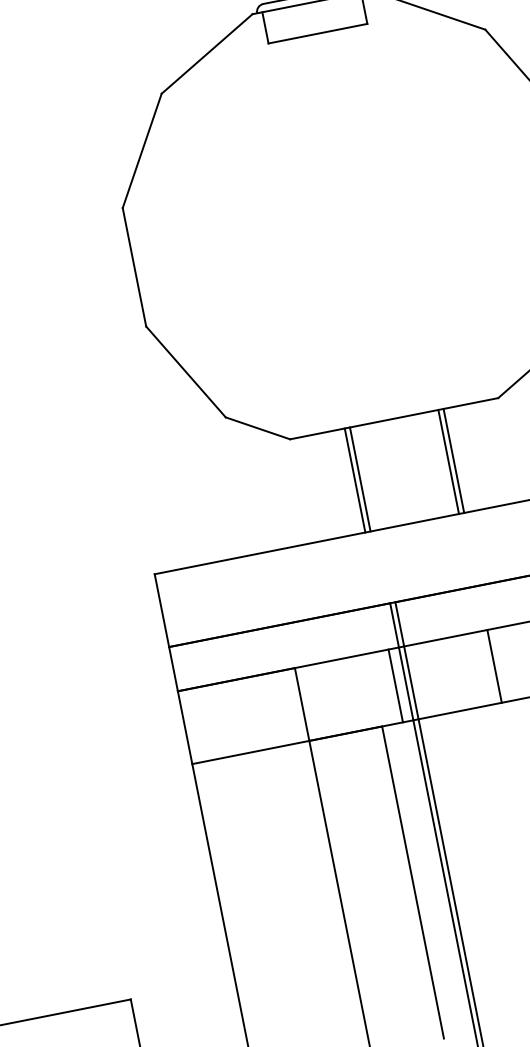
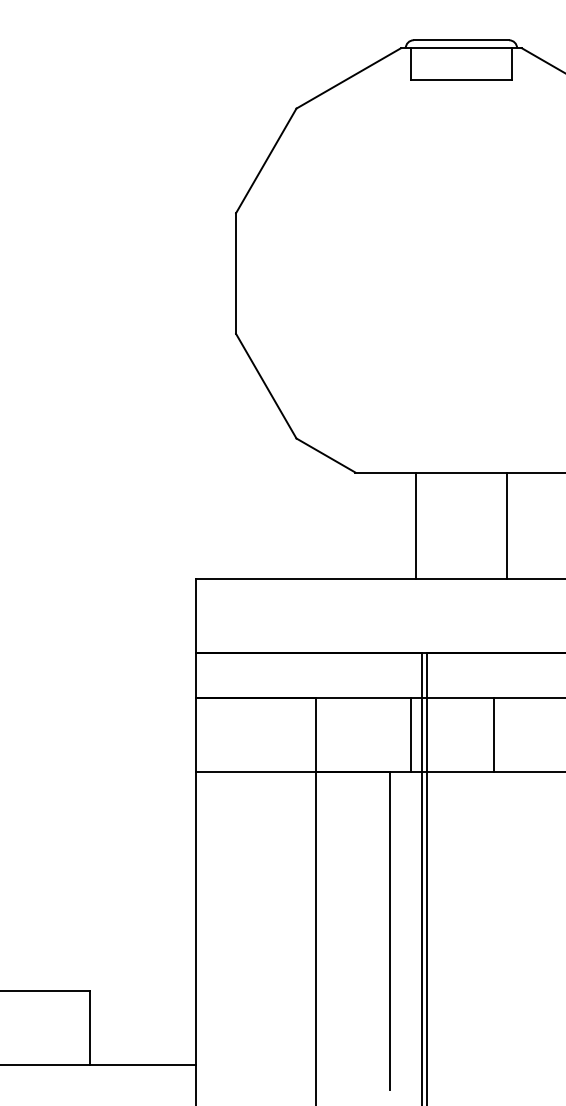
line: (453, 460) -> (511, 525), removed
line: (355, 480) -> (411, 525), removed
line: (494, 665) -> (493, 734), moved

